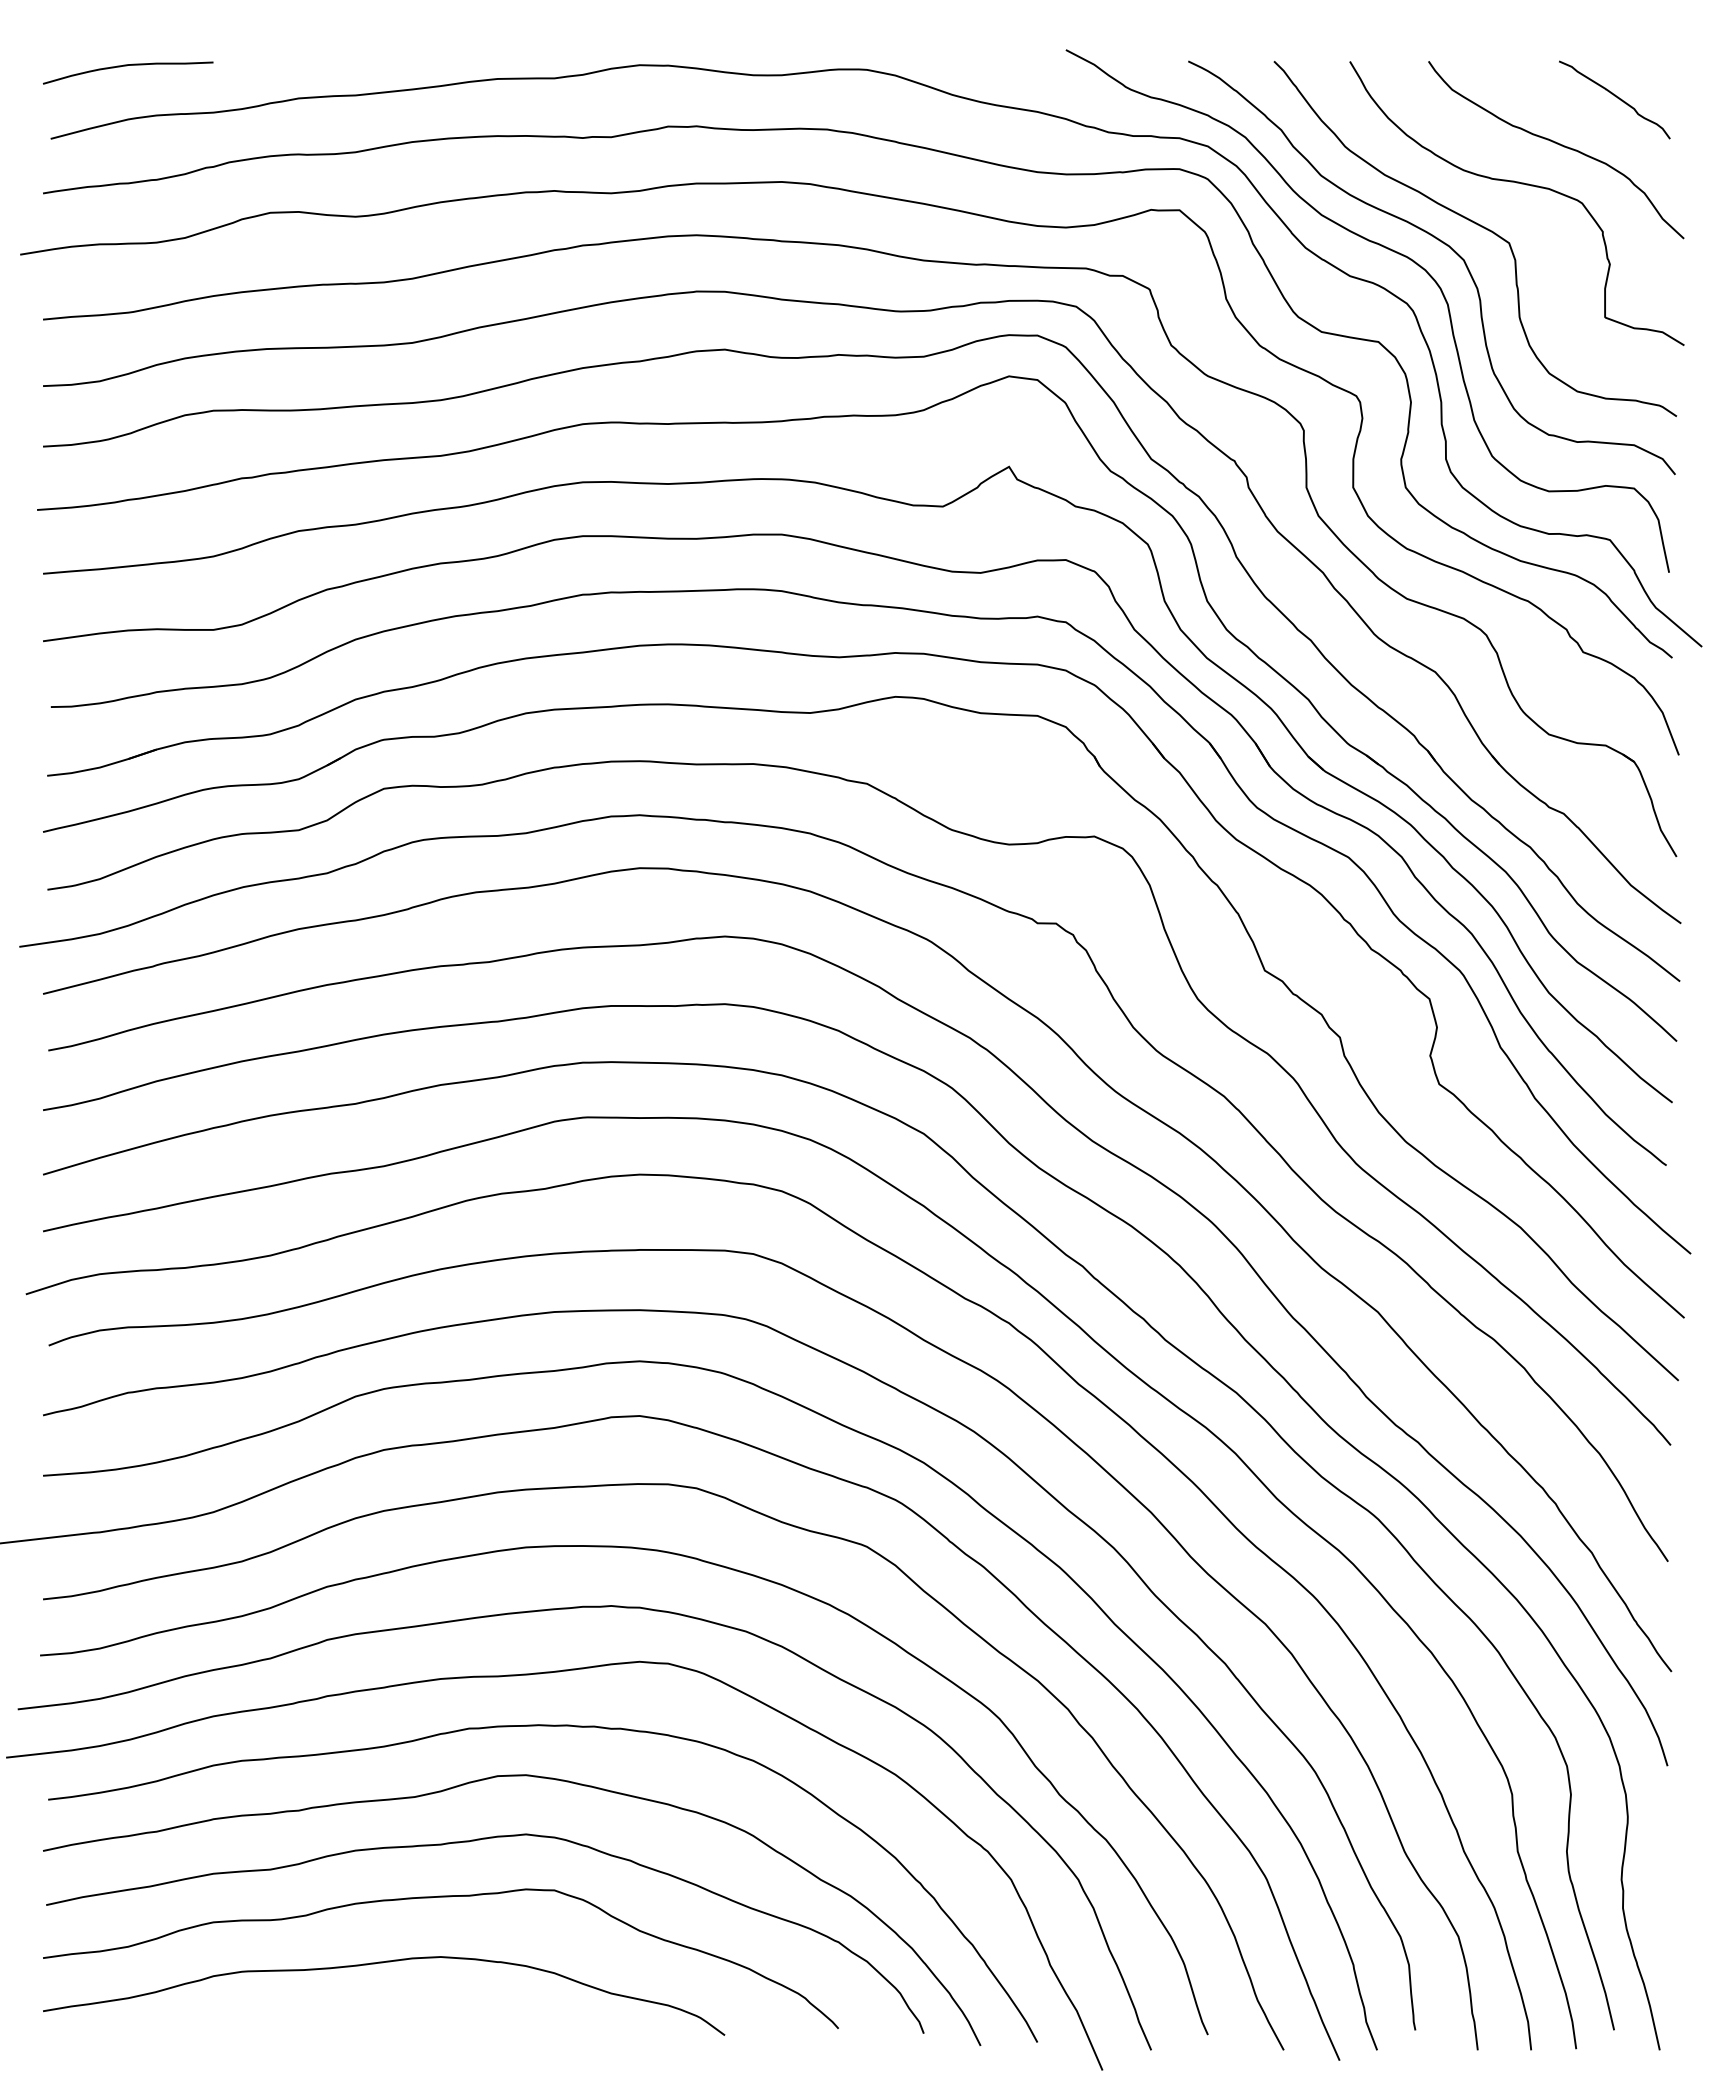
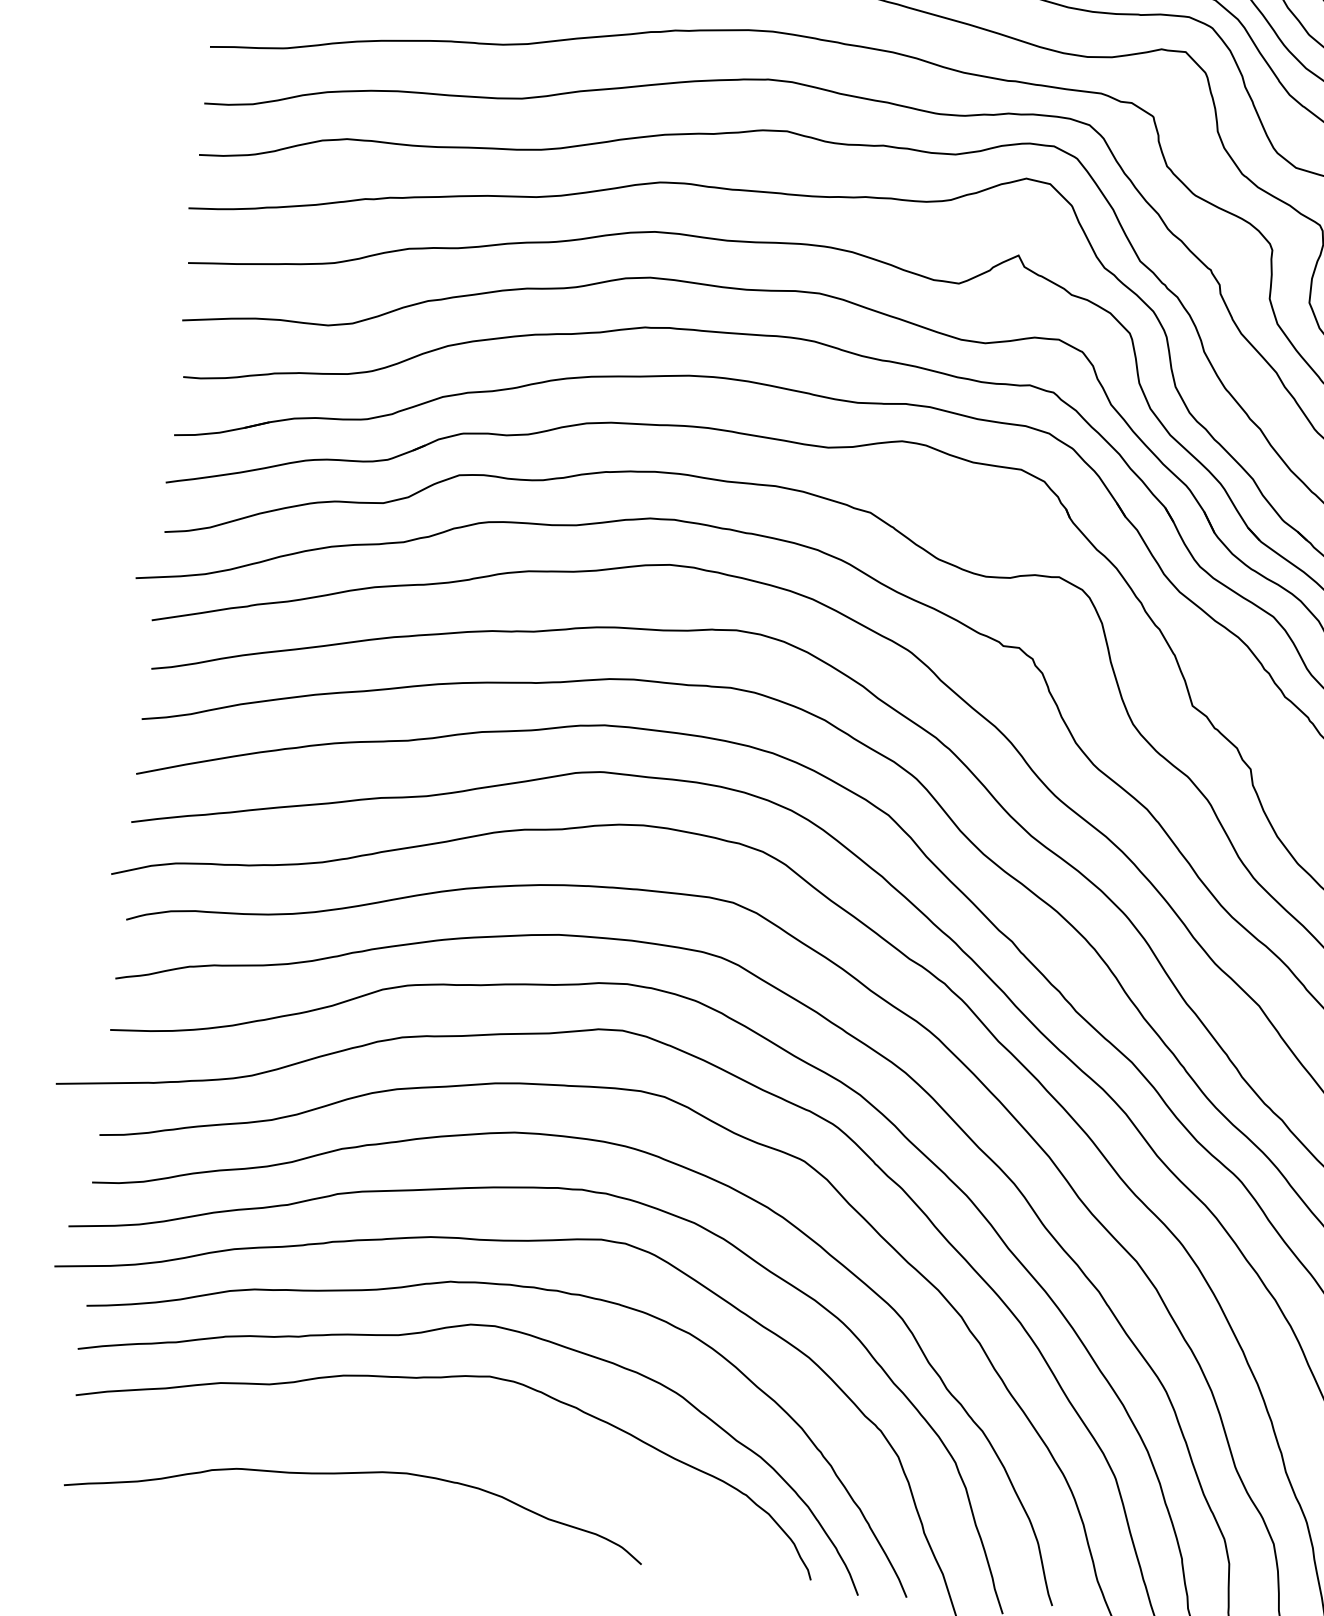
curve: (431, 1898) -> (403, 1422), removed

